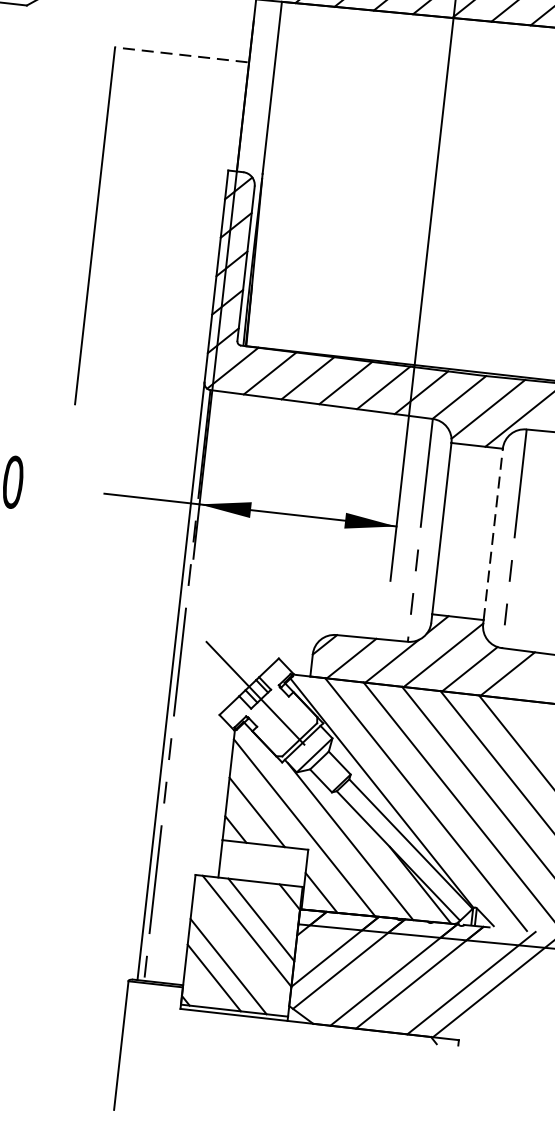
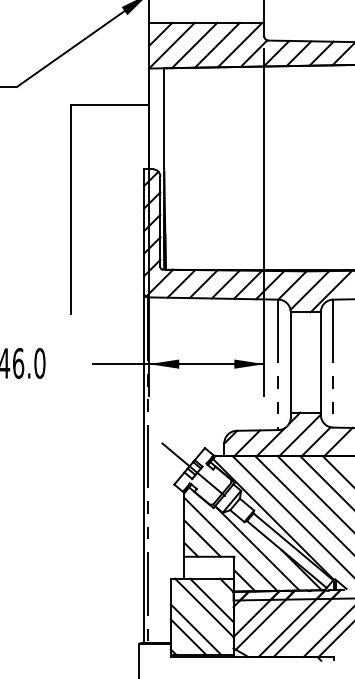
line: (181, 54) -> (109, 105), dashed -> solid
line: (492, 532) -> (320, 361), dashed -> solid

